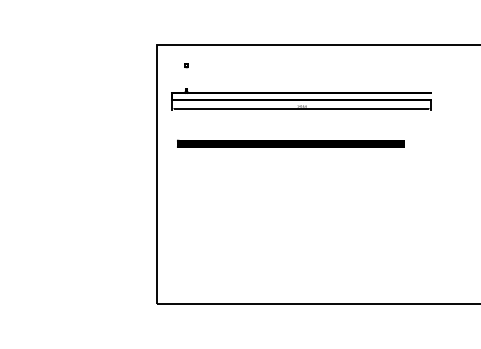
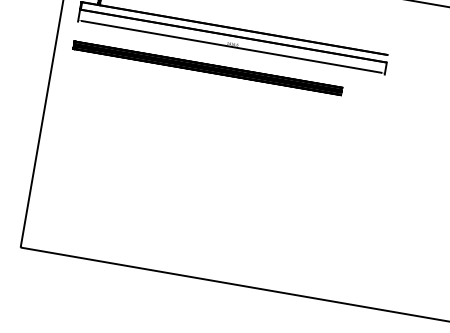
part: (290, 143) -> (207, 67), moved

